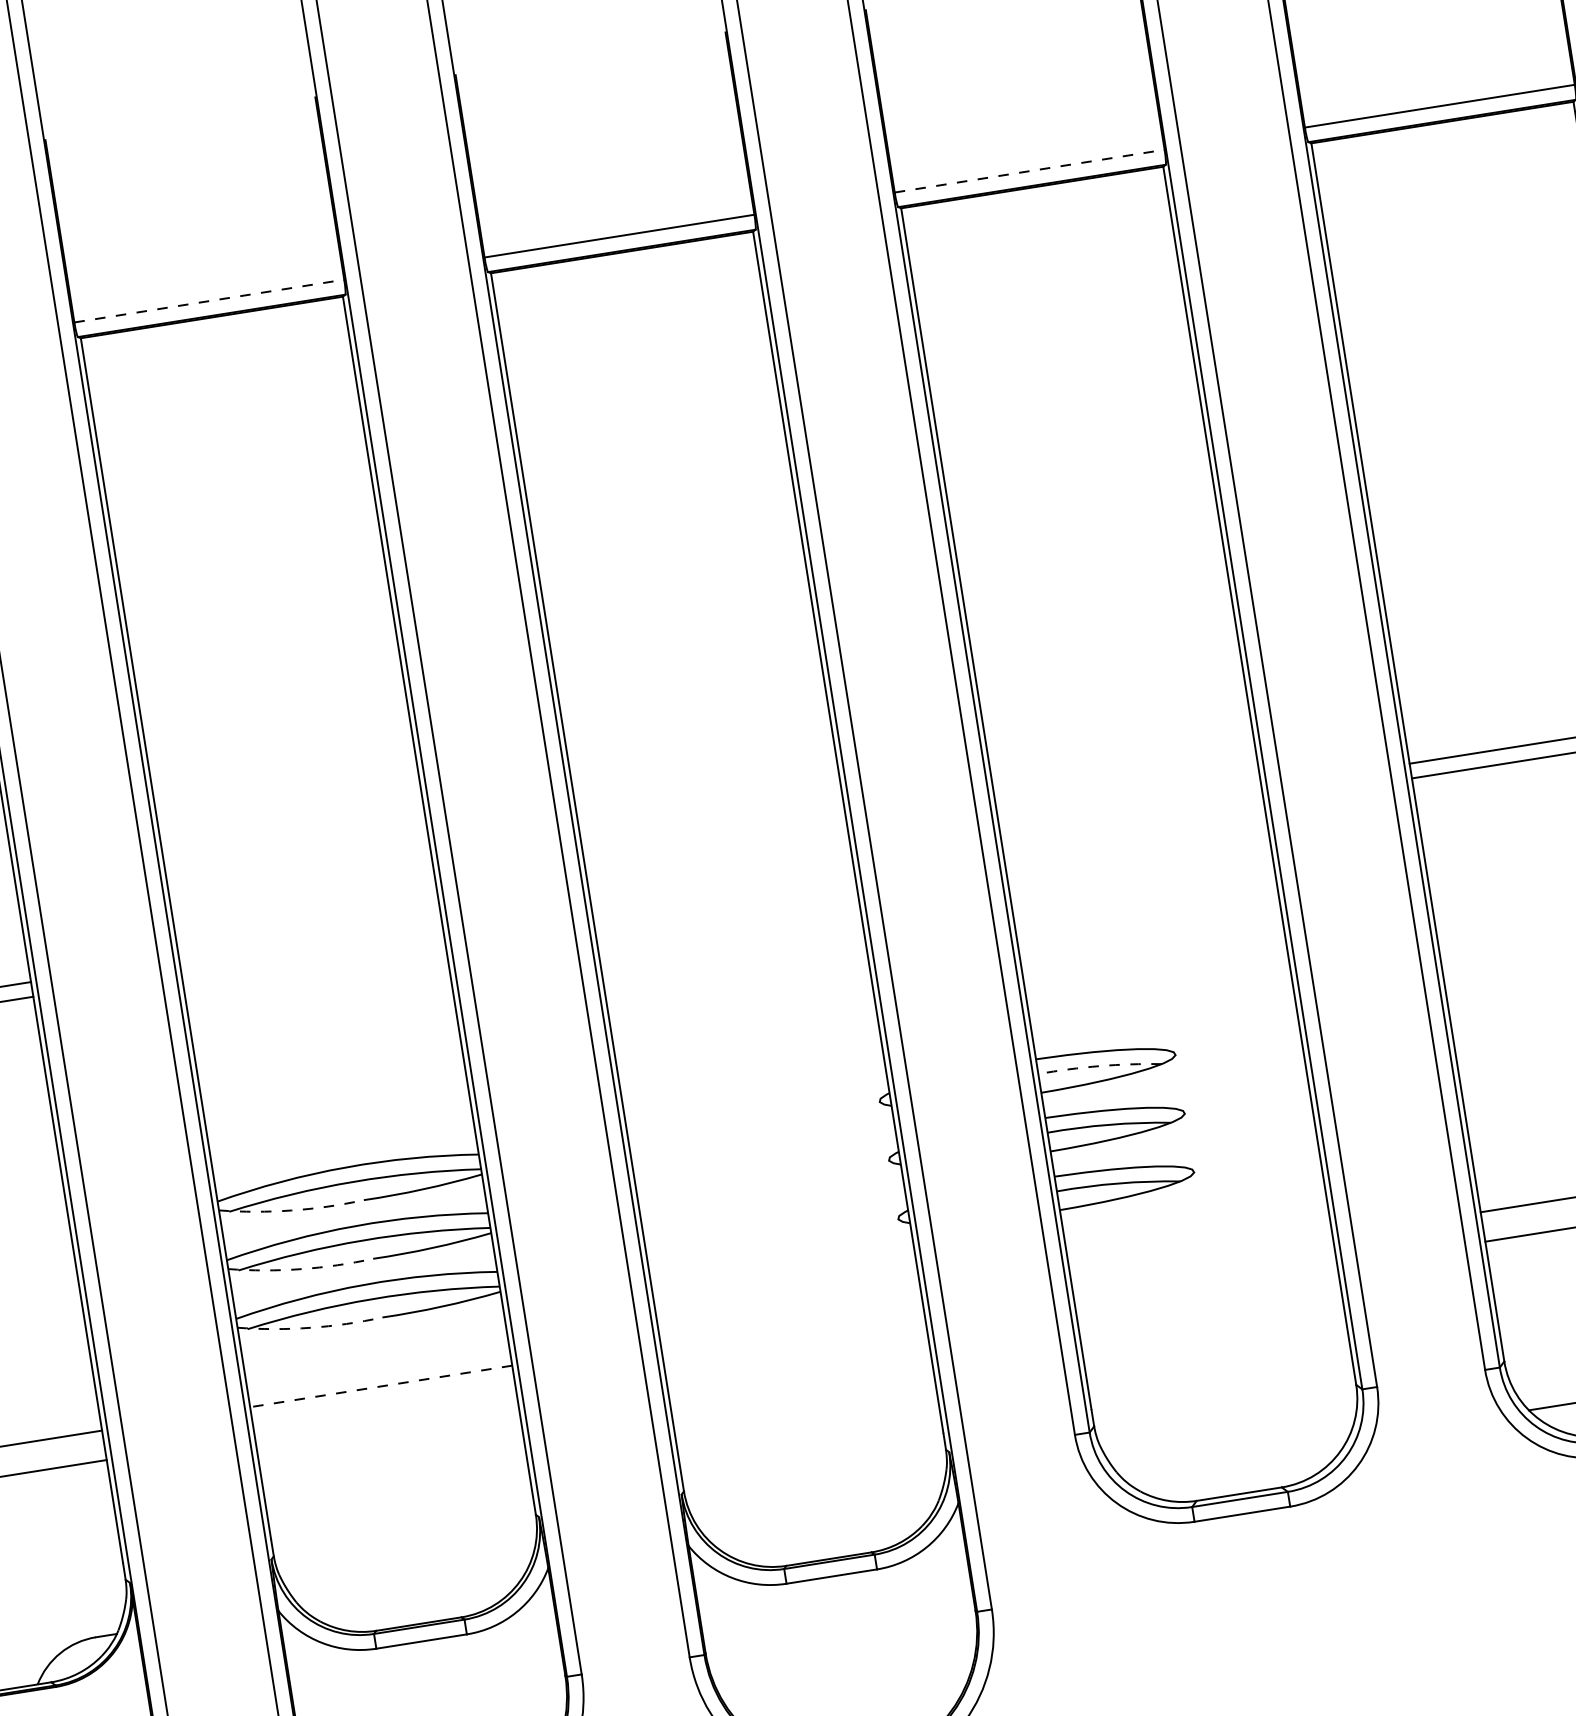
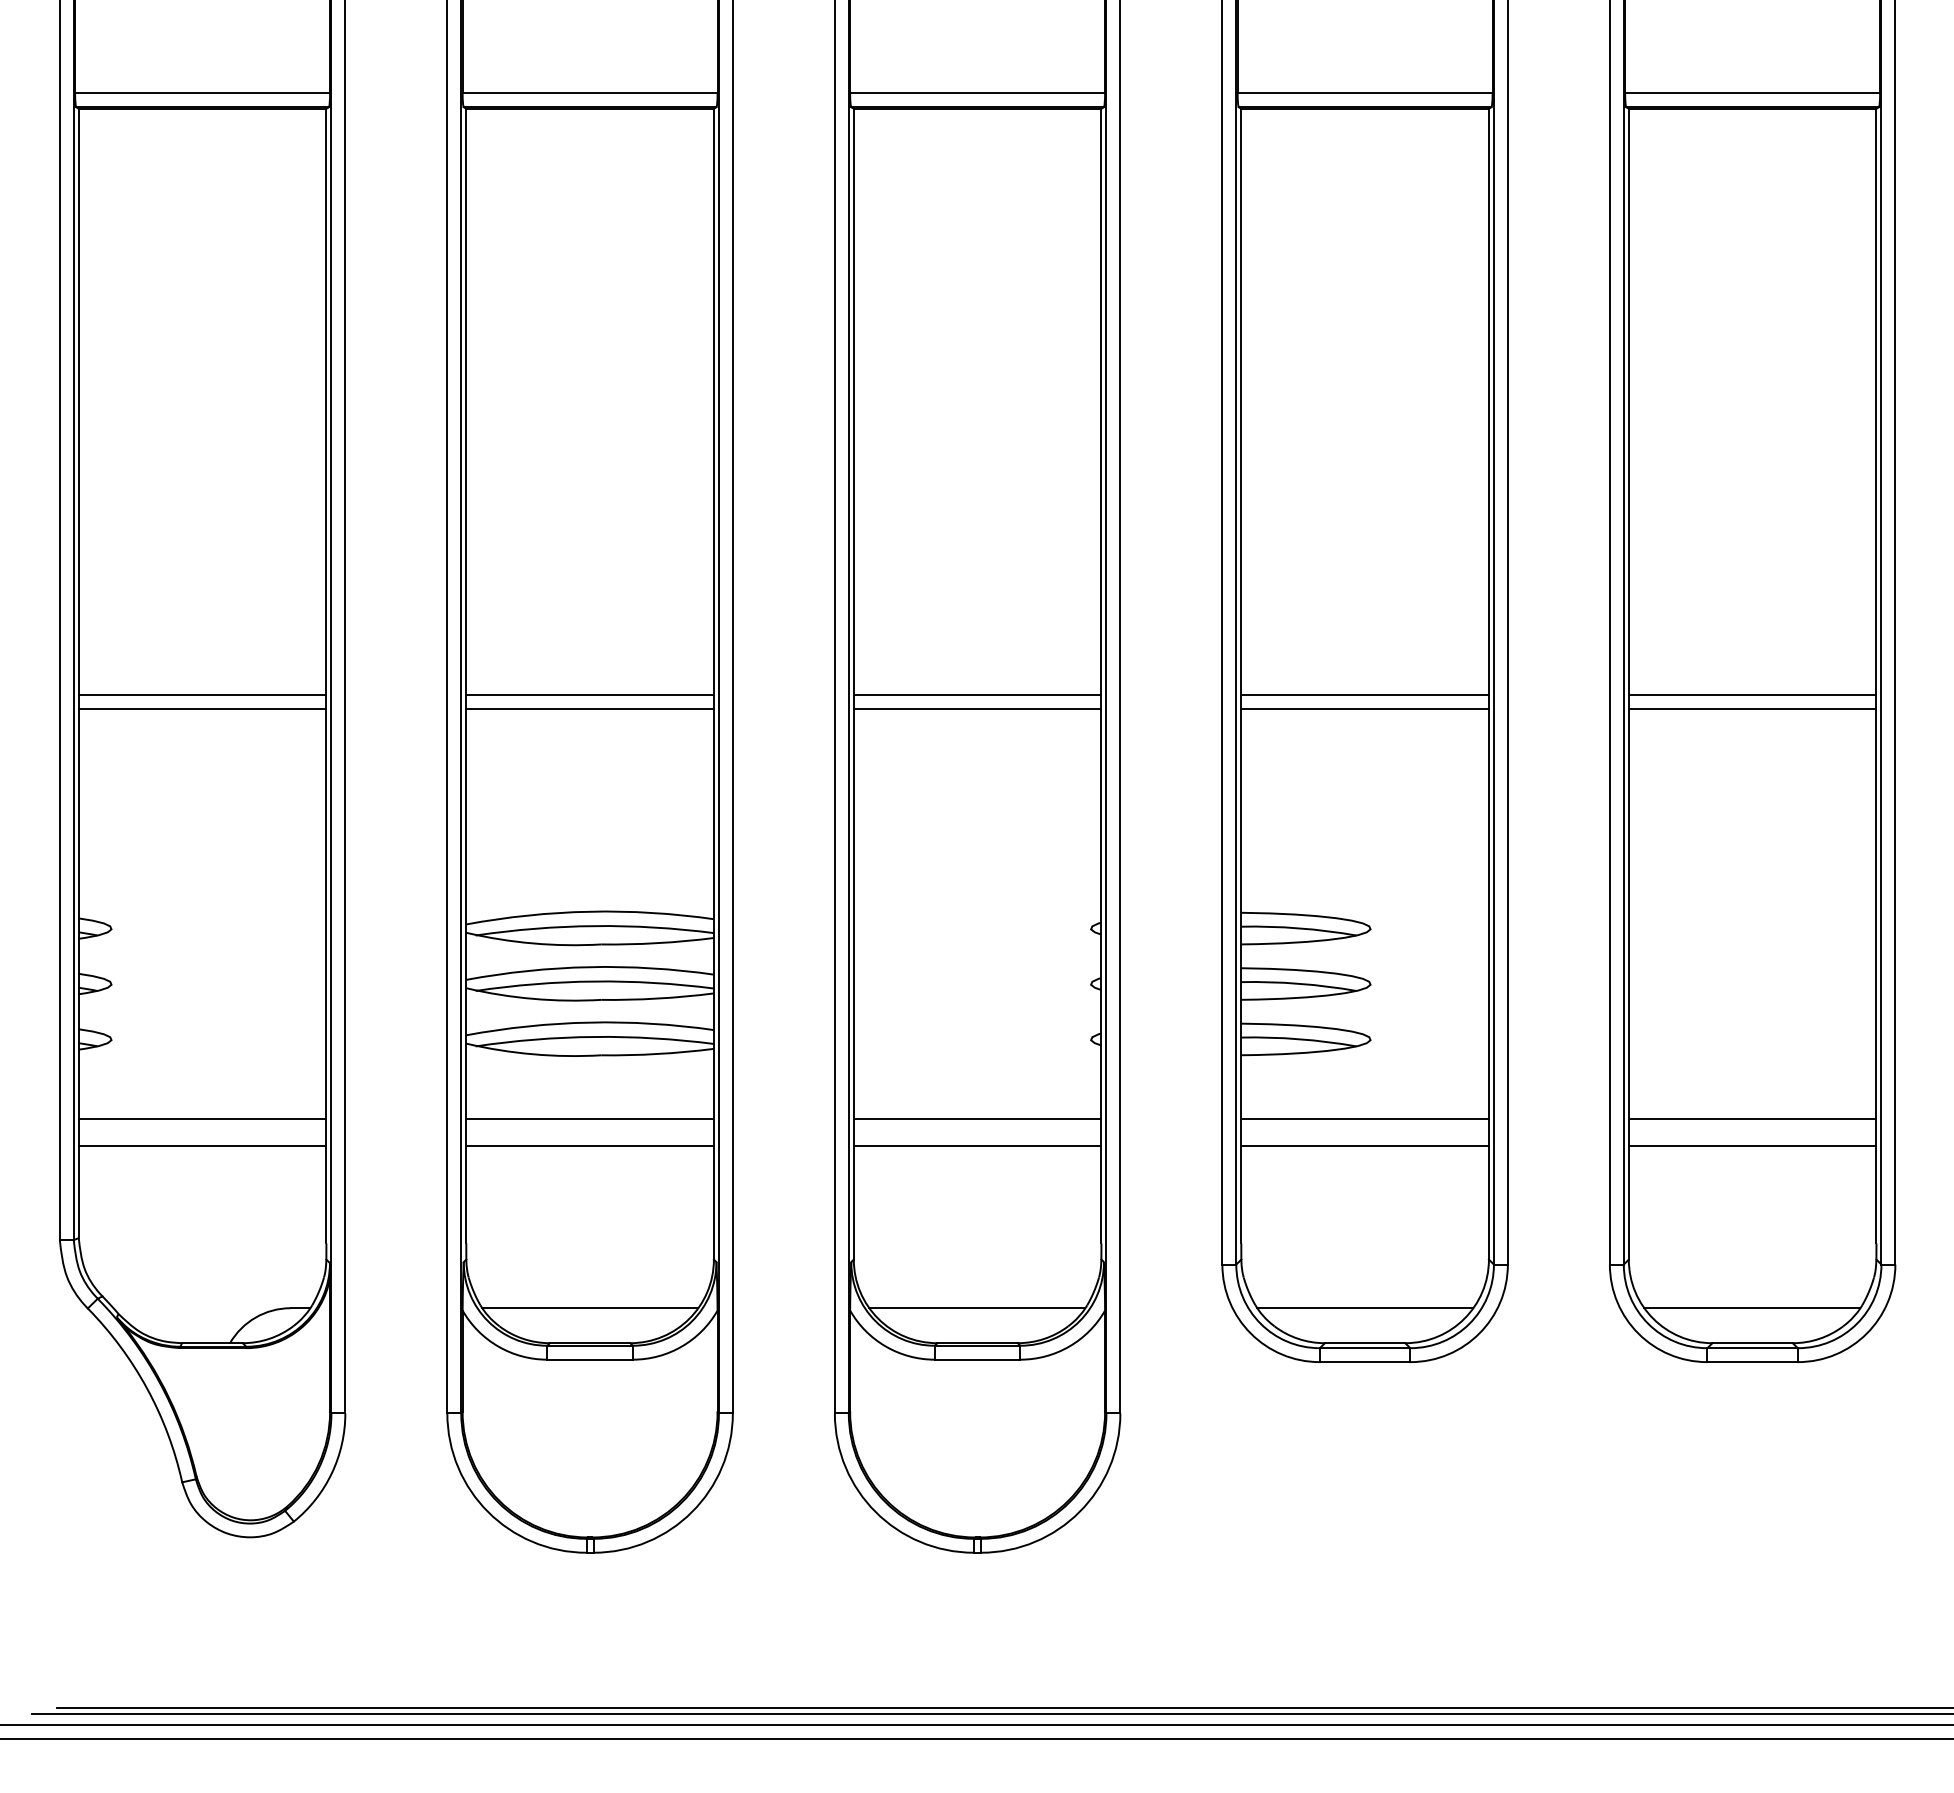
line: (1030, 171) -> (1365, 93), dashed -> solid
line: (209, 301) -> (590, 93), dashed -> solid
line: (1129, 807) -> (1364, 694), added
line: (1132, 822) -> (1364, 708), added
line: (720, 872) -> (977, 694), added
line: (722, 887) -> (977, 708), added
line: (309, 937) -> (589, 694), added
line: (311, 952) -> (589, 708), added
arc: (1100, 1066) -> (1299, 928), dashed -> solid
arc: (291, 1210) -> (533, 943), dashed -> solid
line: (1200, 1256) -> (1364, 1118), added
arc: (301, 1268) -> (533, 998), dashed -> solid
line: (1205, 1286) -> (1364, 1146), added
line: (791, 1321) -> (977, 1118), added
arc: (310, 1327) -> (533, 1054), dashed -> solid
line: (795, 1350) -> (977, 1146), added
line: (381, 1386) -> (590, 1118), dashed -> solid
line: (385, 1415) -> (589, 1146), added
line: (1233, 1457) -> (1365, 1308), added
line: (823, 1522) -> (977, 1308), added
line: (413, 1587) -> (590, 1308), added

